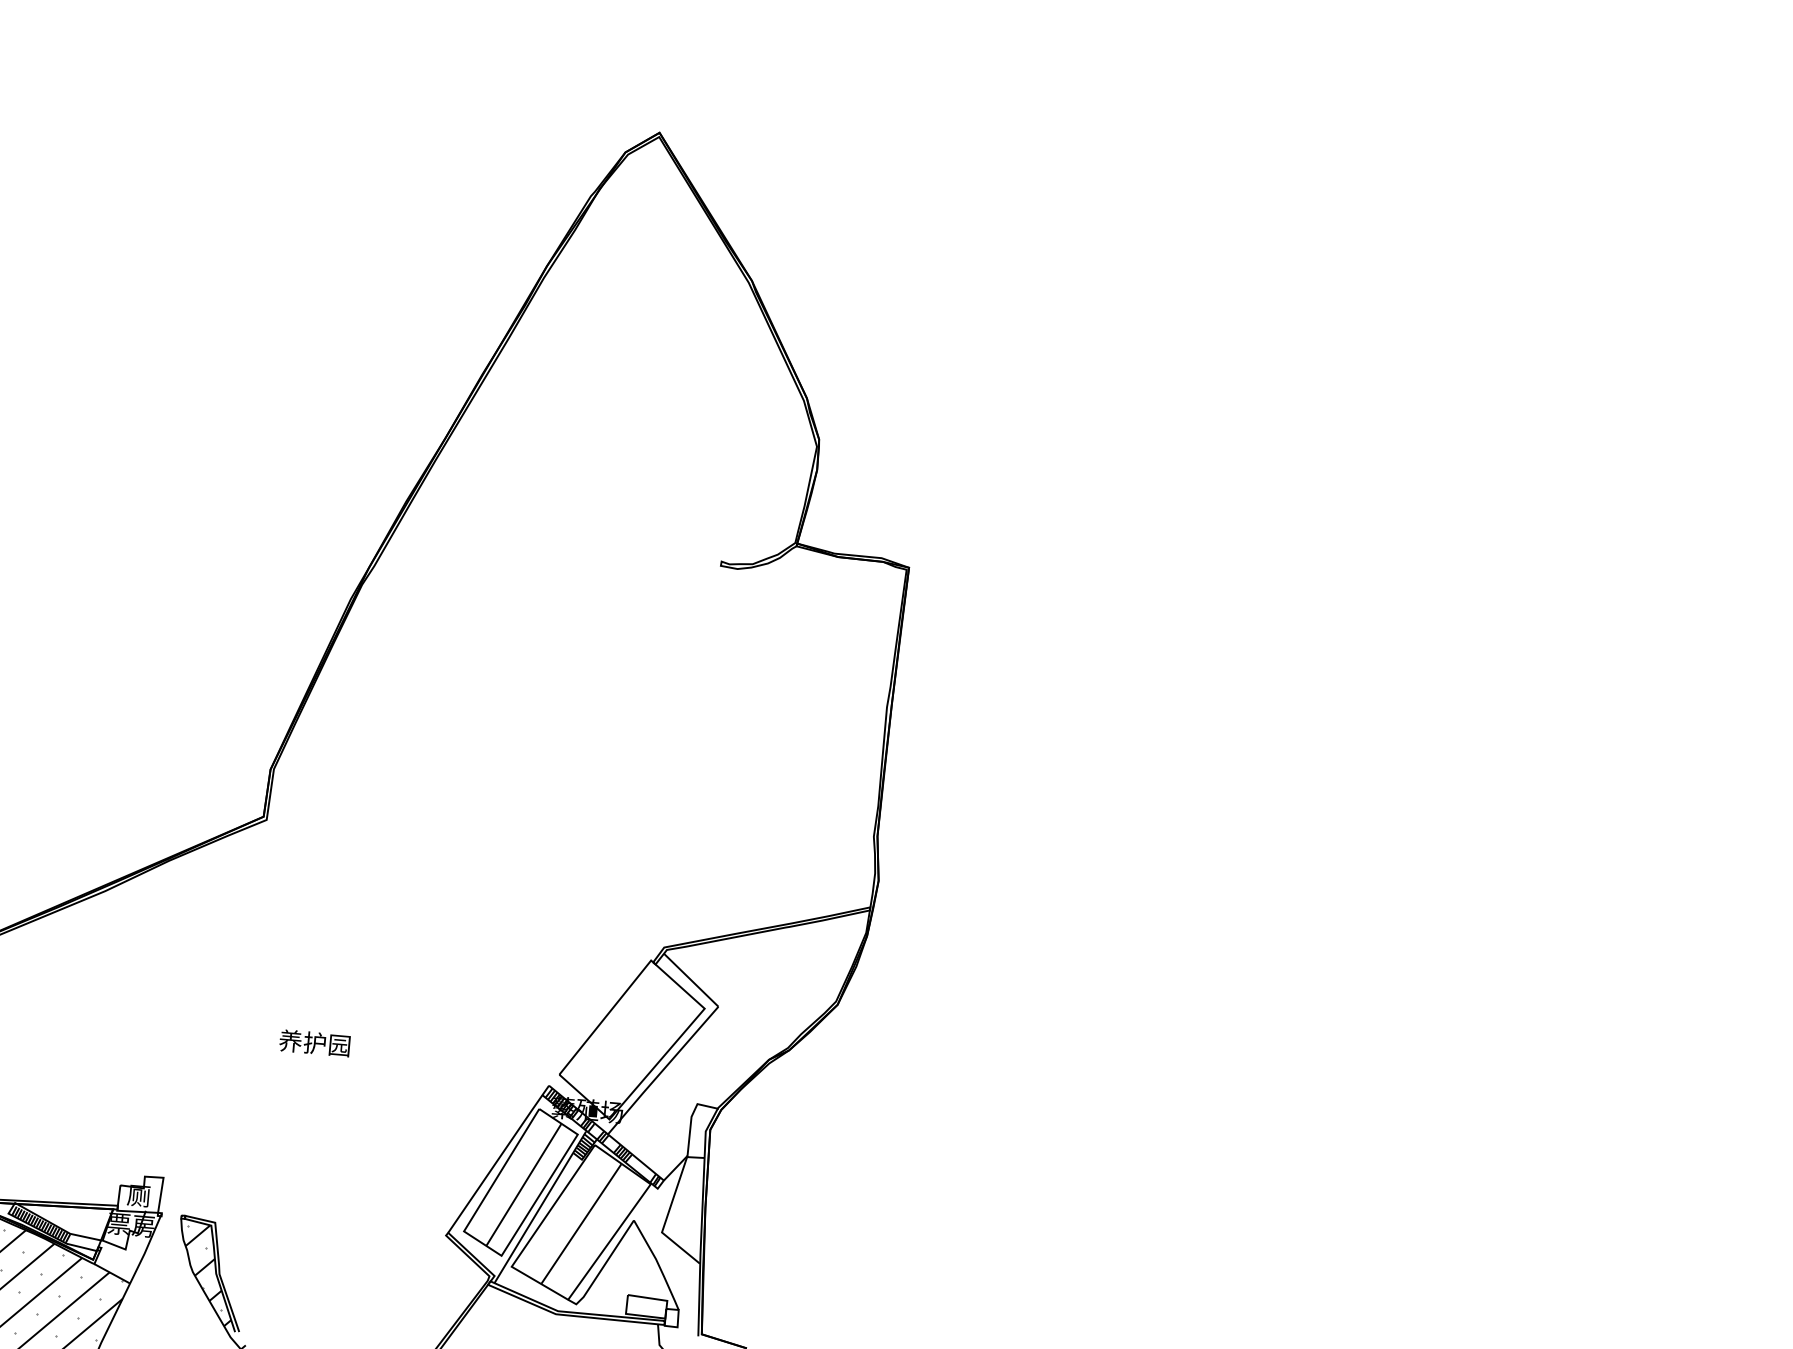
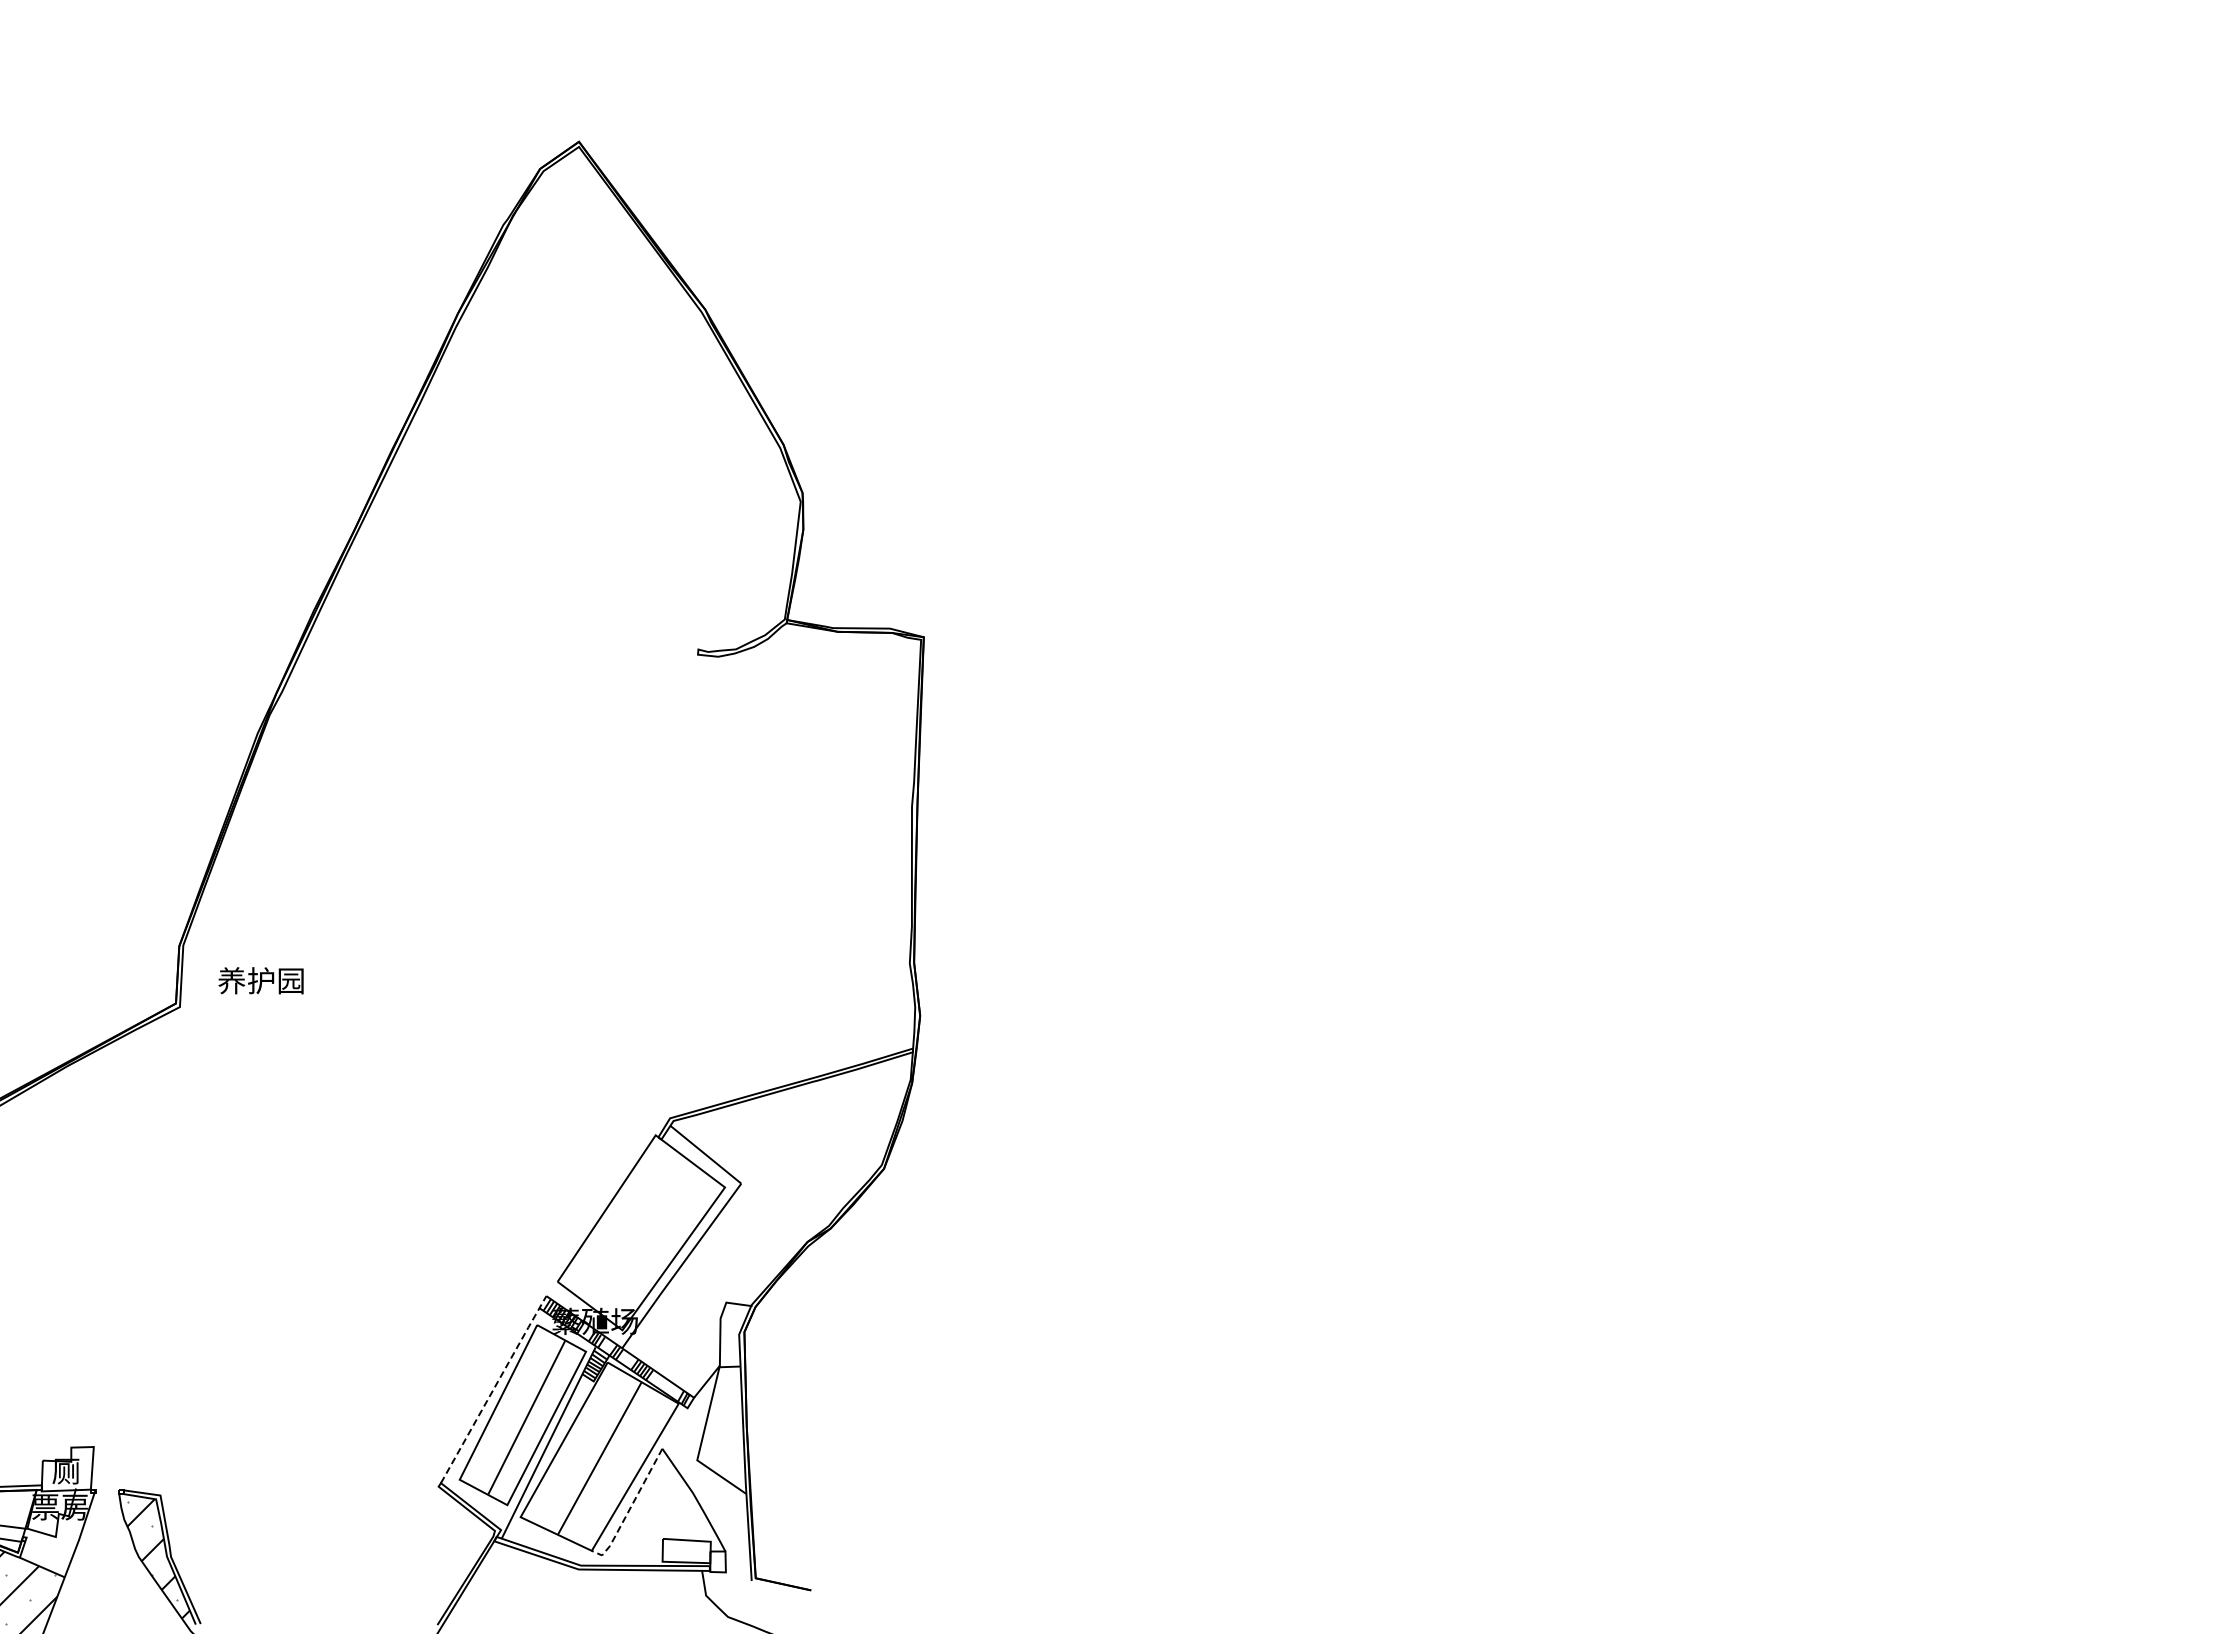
text: (314, 1042) -> (260, 980), moved
line: (499, 1158) -> (494, 1388), solid -> dashed
line: (602, 1268) -> (629, 1509), solid -> dashed

